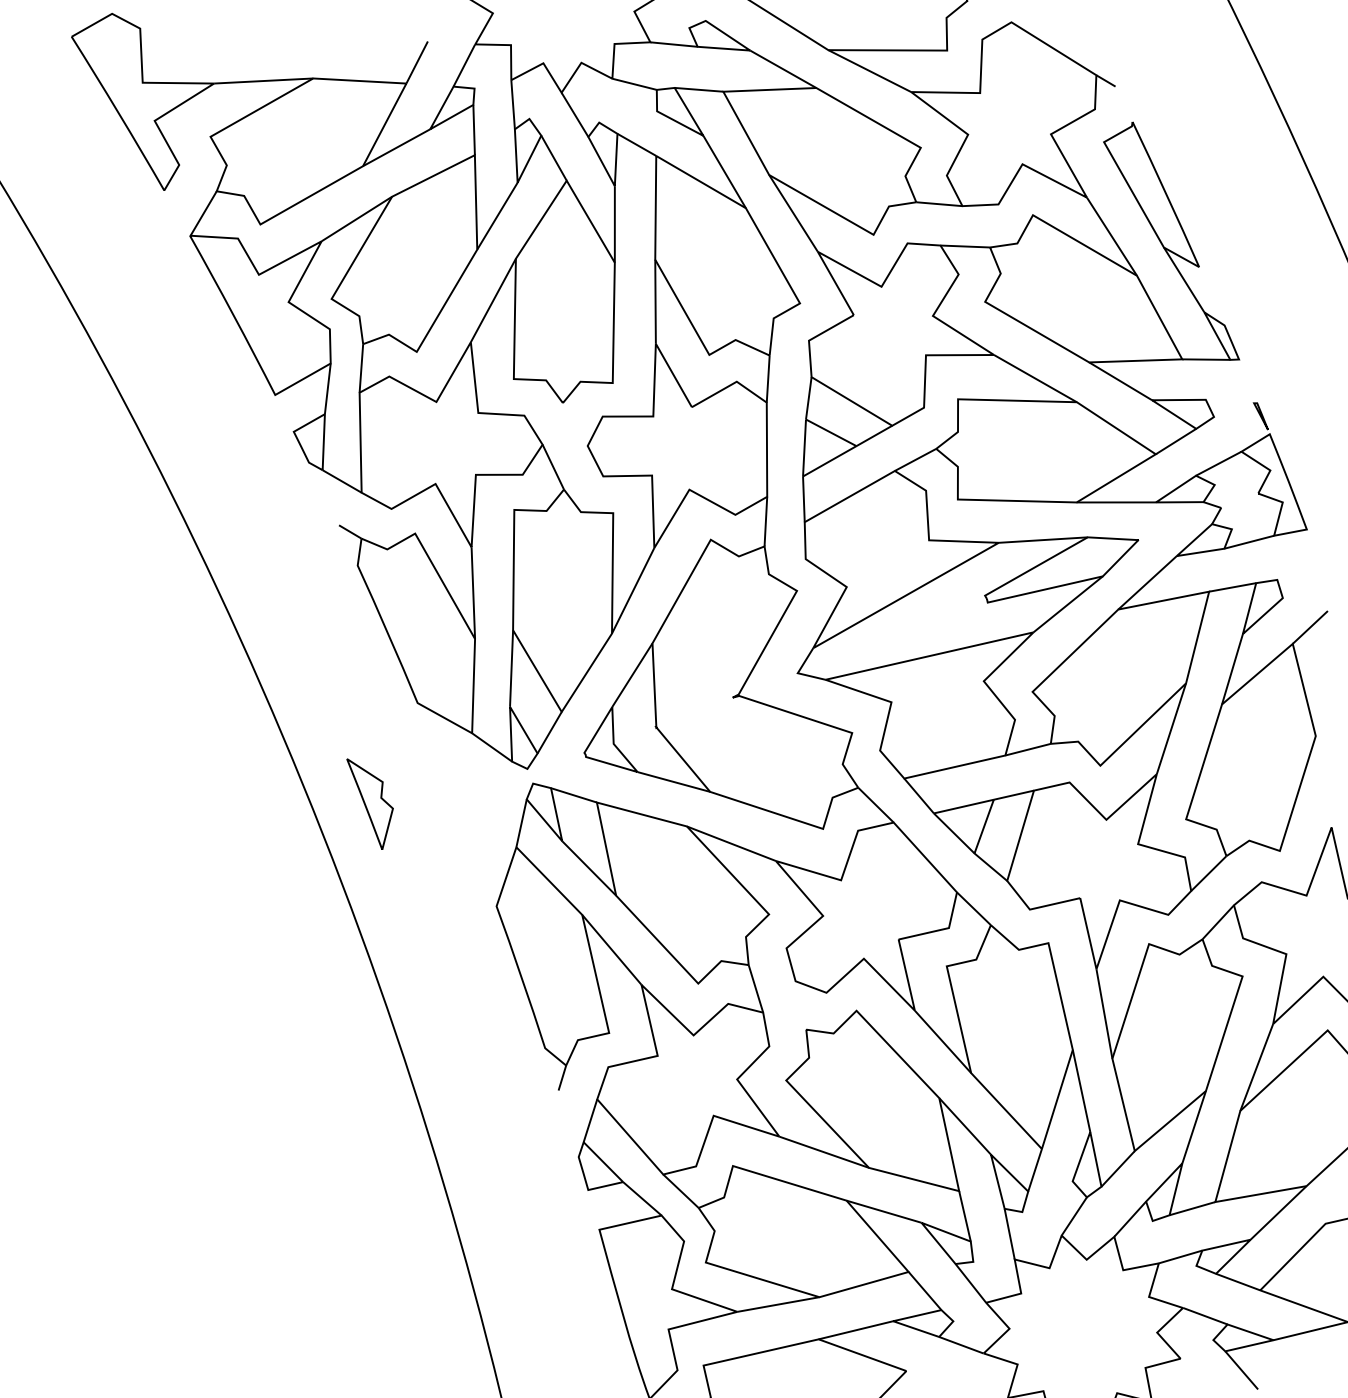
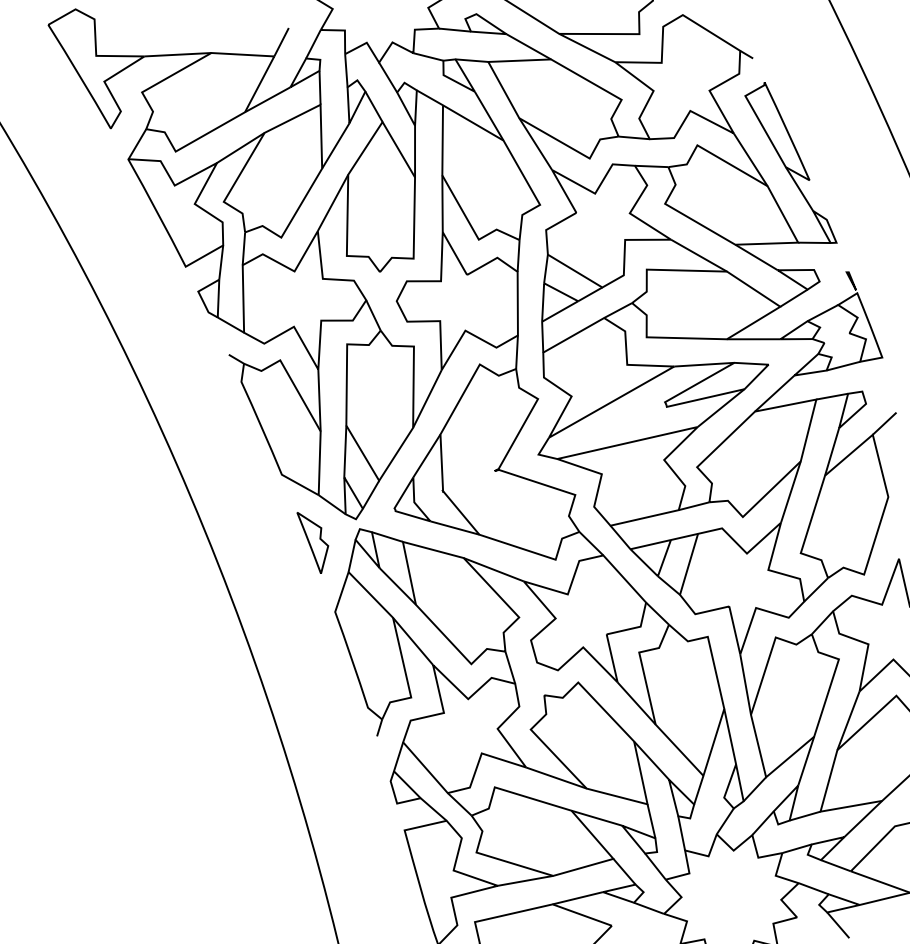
part: (369, 803) -> (312, 542), moved

